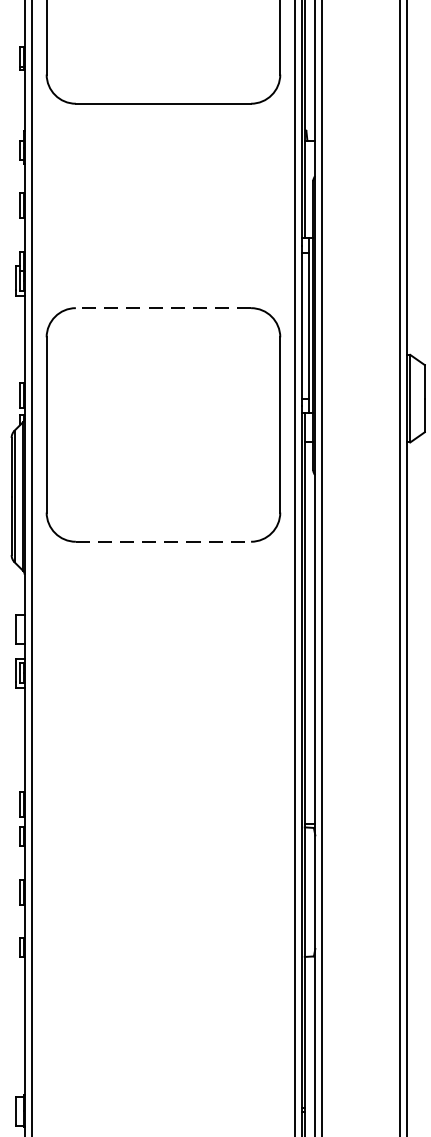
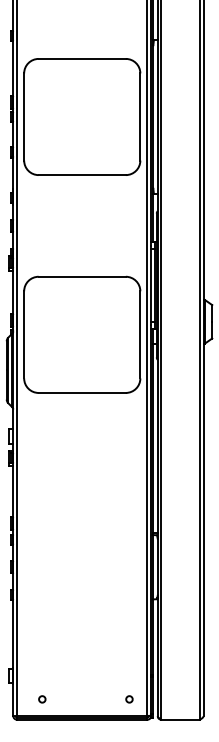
line: (163, 307) -> (82, 276), dashed -> solid
line: (163, 540) -> (82, 392), dashed -> solid

